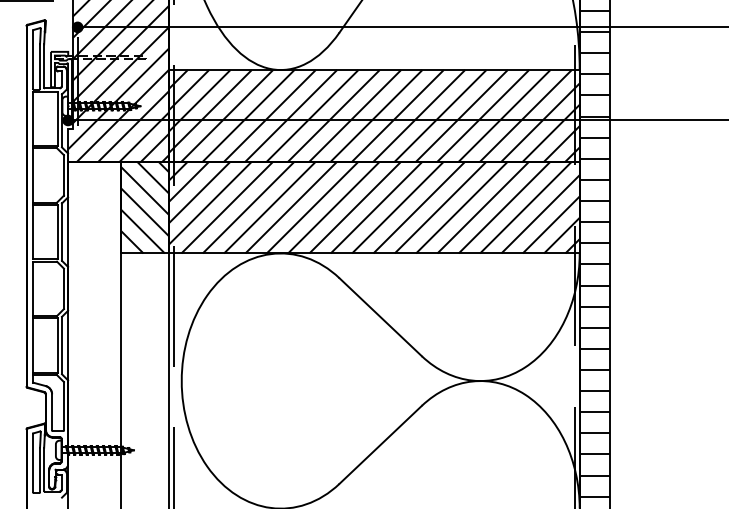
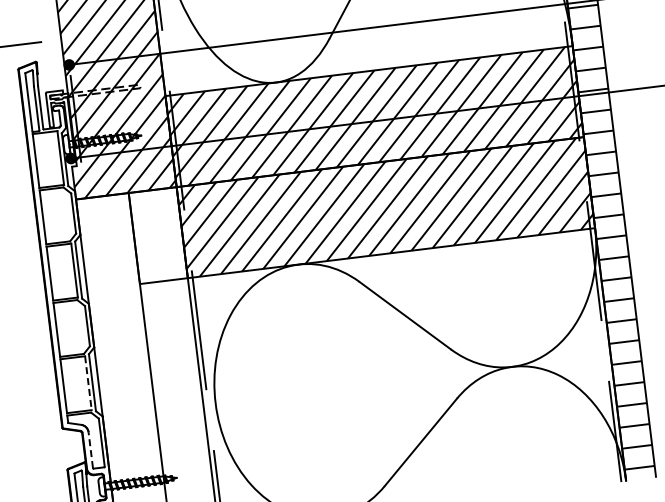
hatch: (145, 207) -> (158, 235), removed
line: (57, 346) -> (88, 384), solid -> dashed
line: (52, 411) -> (91, 449), solid -> dashed

